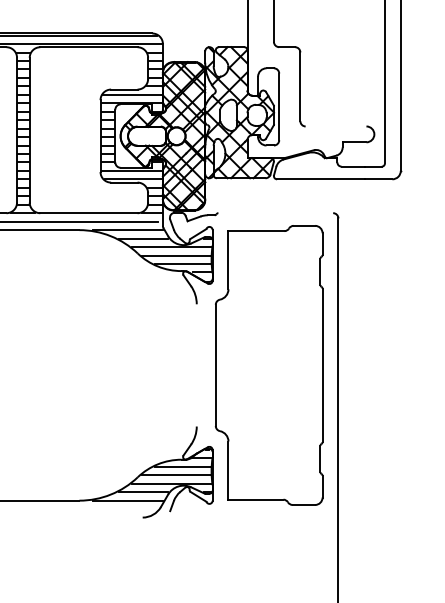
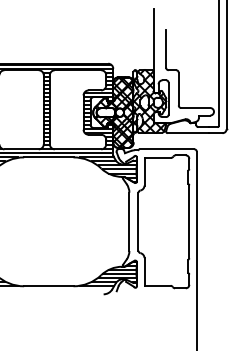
line: (335, 127) -> (195, 108), added
line: (274, 213) -> (166, 149), added
line: (196, 364) -> (129, 221), added

